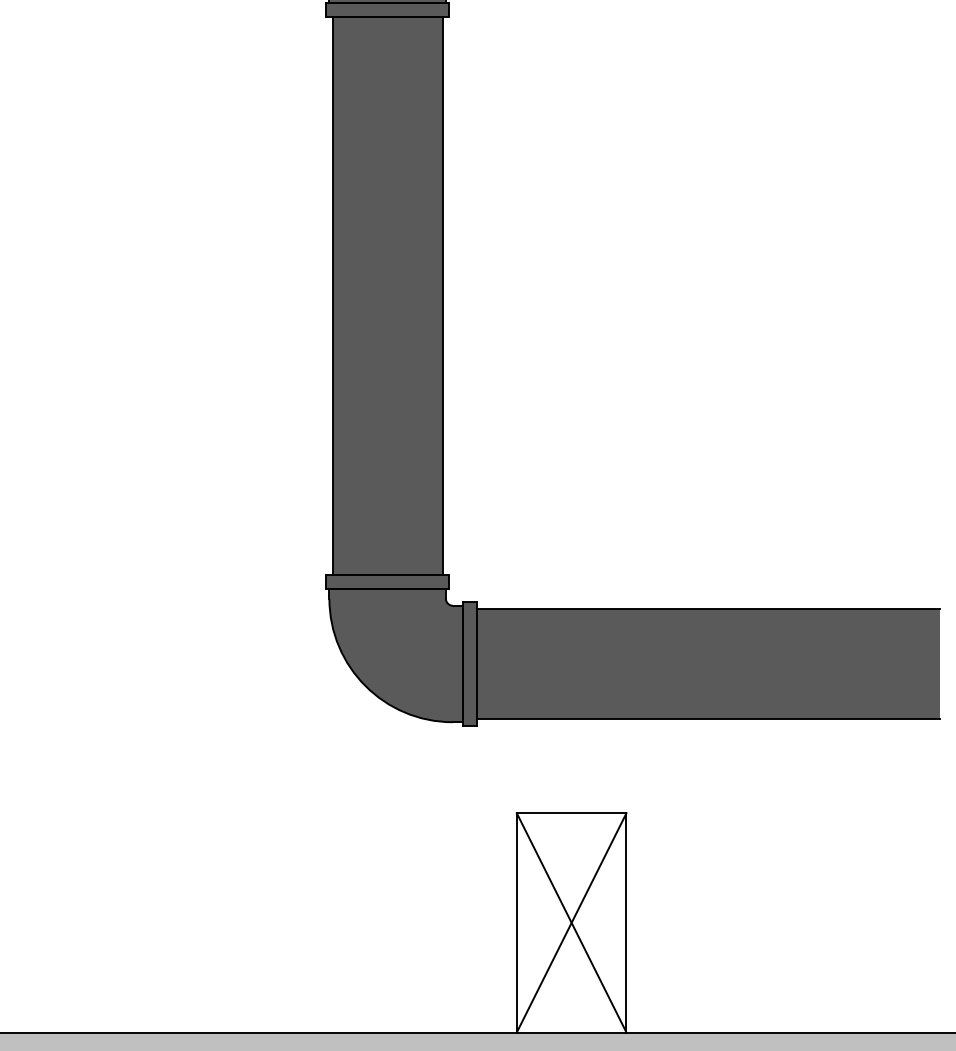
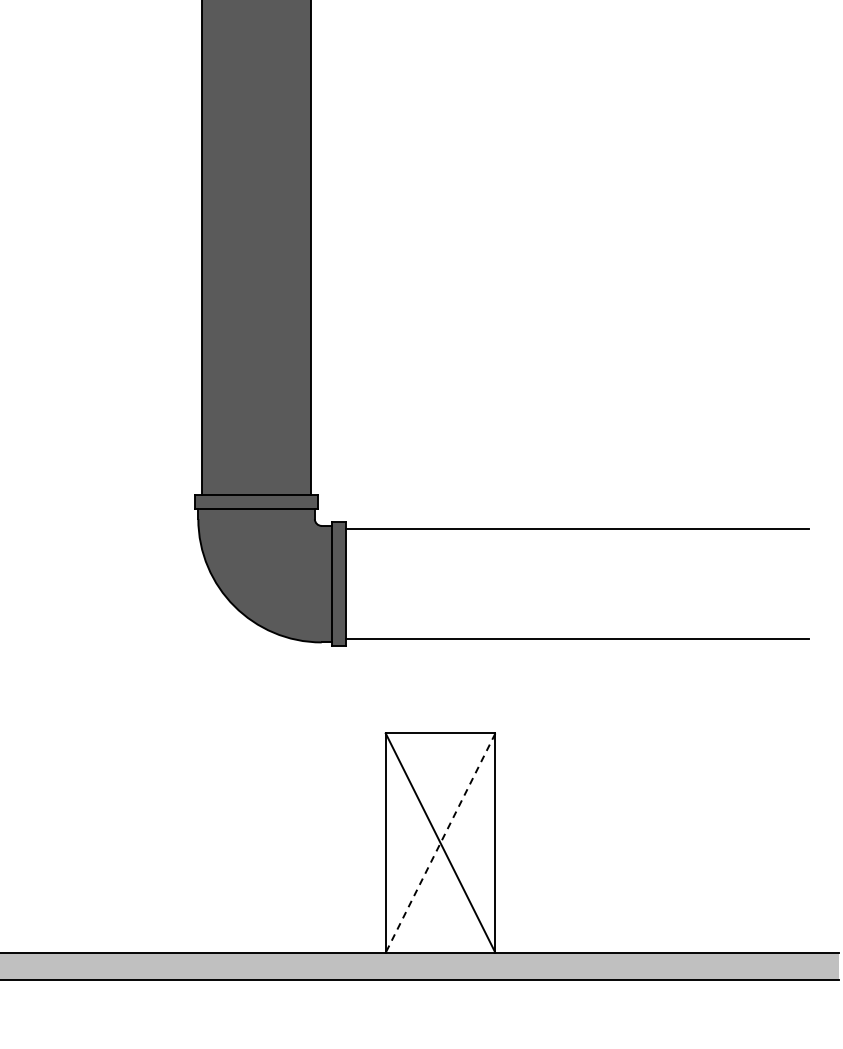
fill: (708, 663) -> (577, 583), removed
line: (571, 922) -> (440, 842), solid -> dashed

